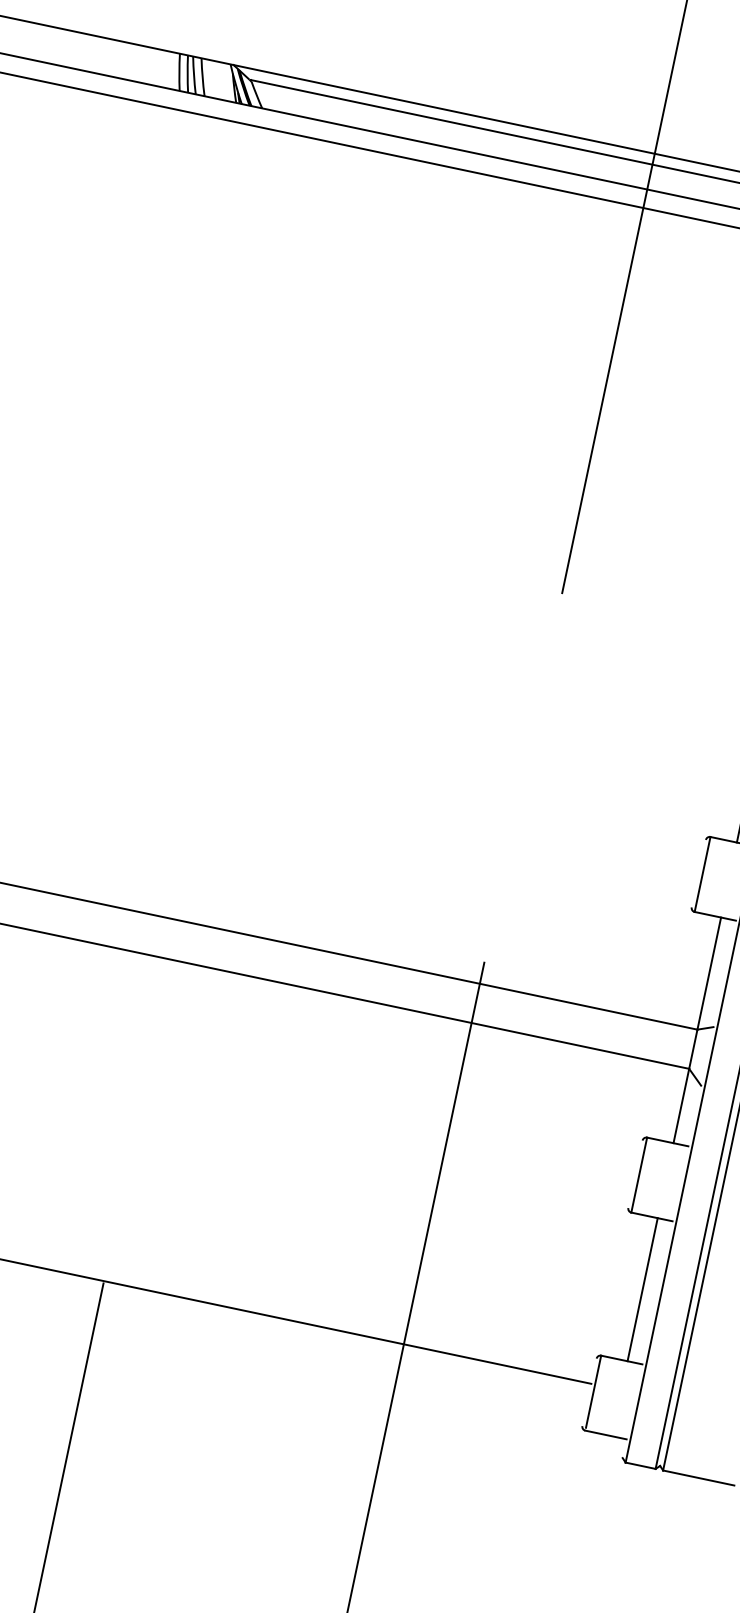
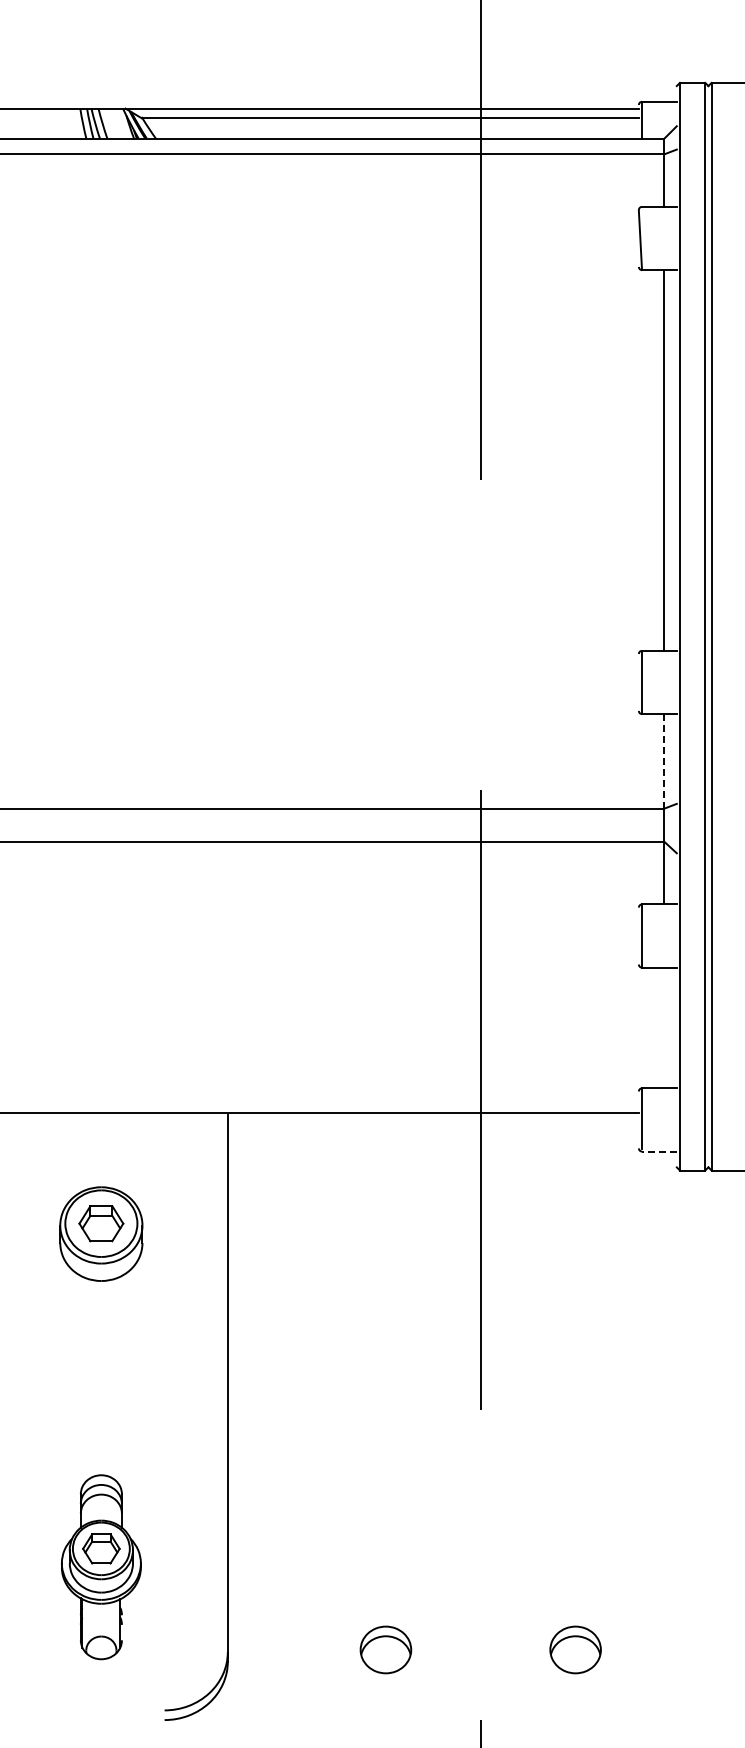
line: (709, 972) -> (664, 760), solid -> dashed
line: (643, 1289) -> (664, 1027), removed
line: (604, 1434) -> (658, 1151), solid -> dashed

